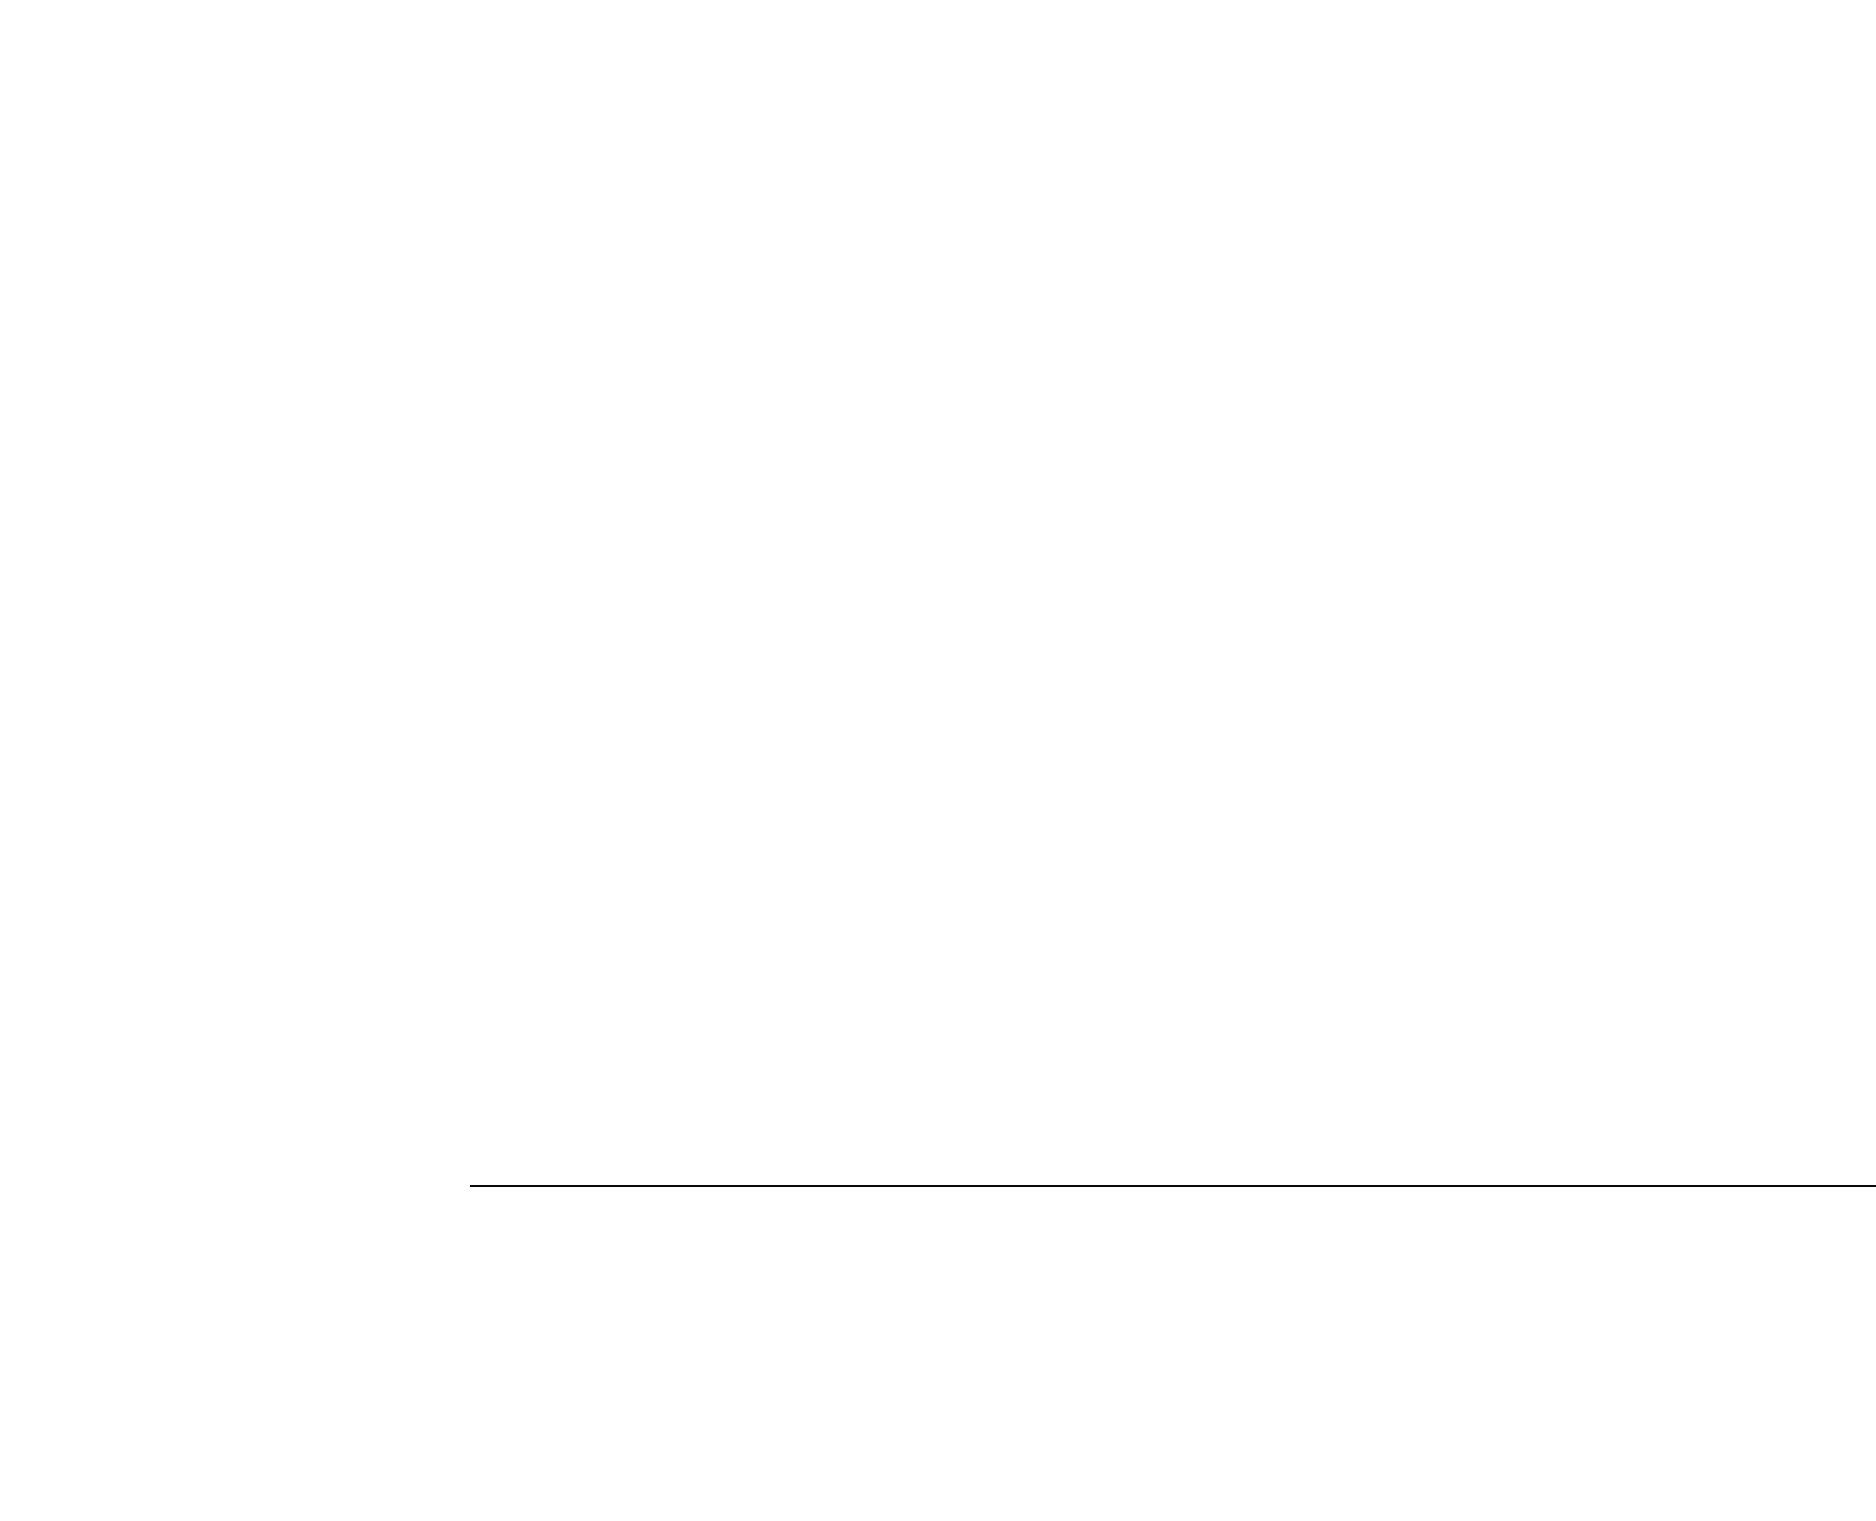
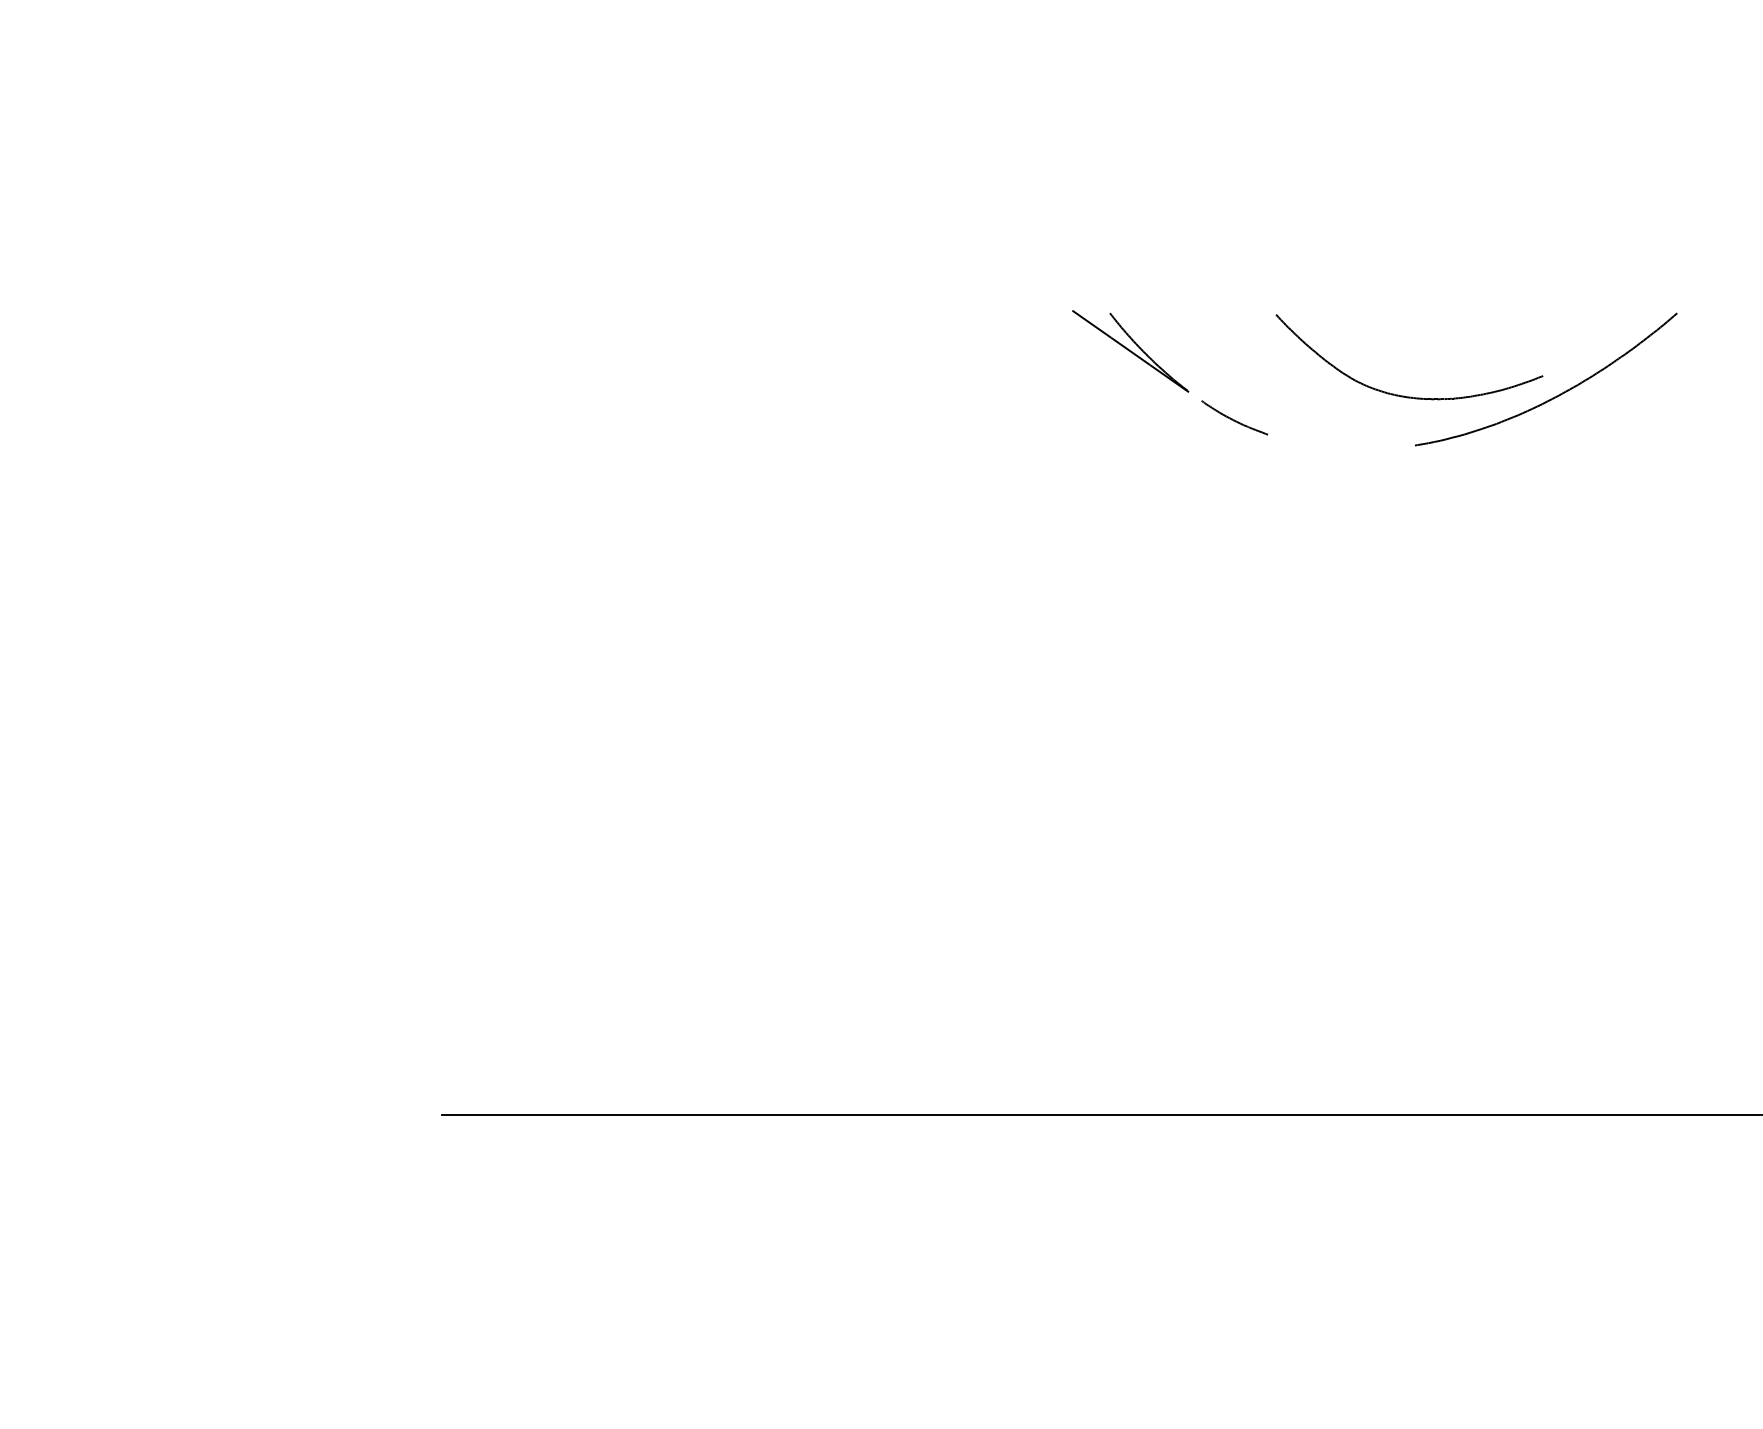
part: (1459, 411) -> (1371, 386), added

